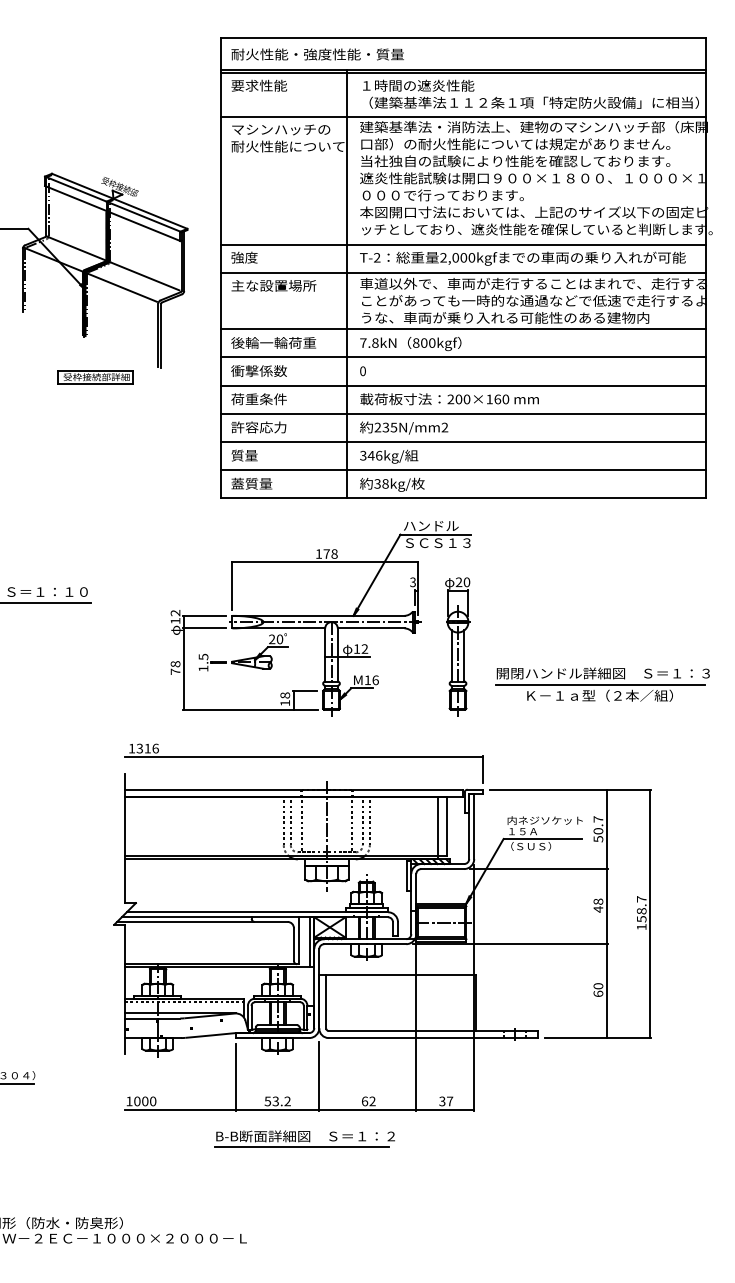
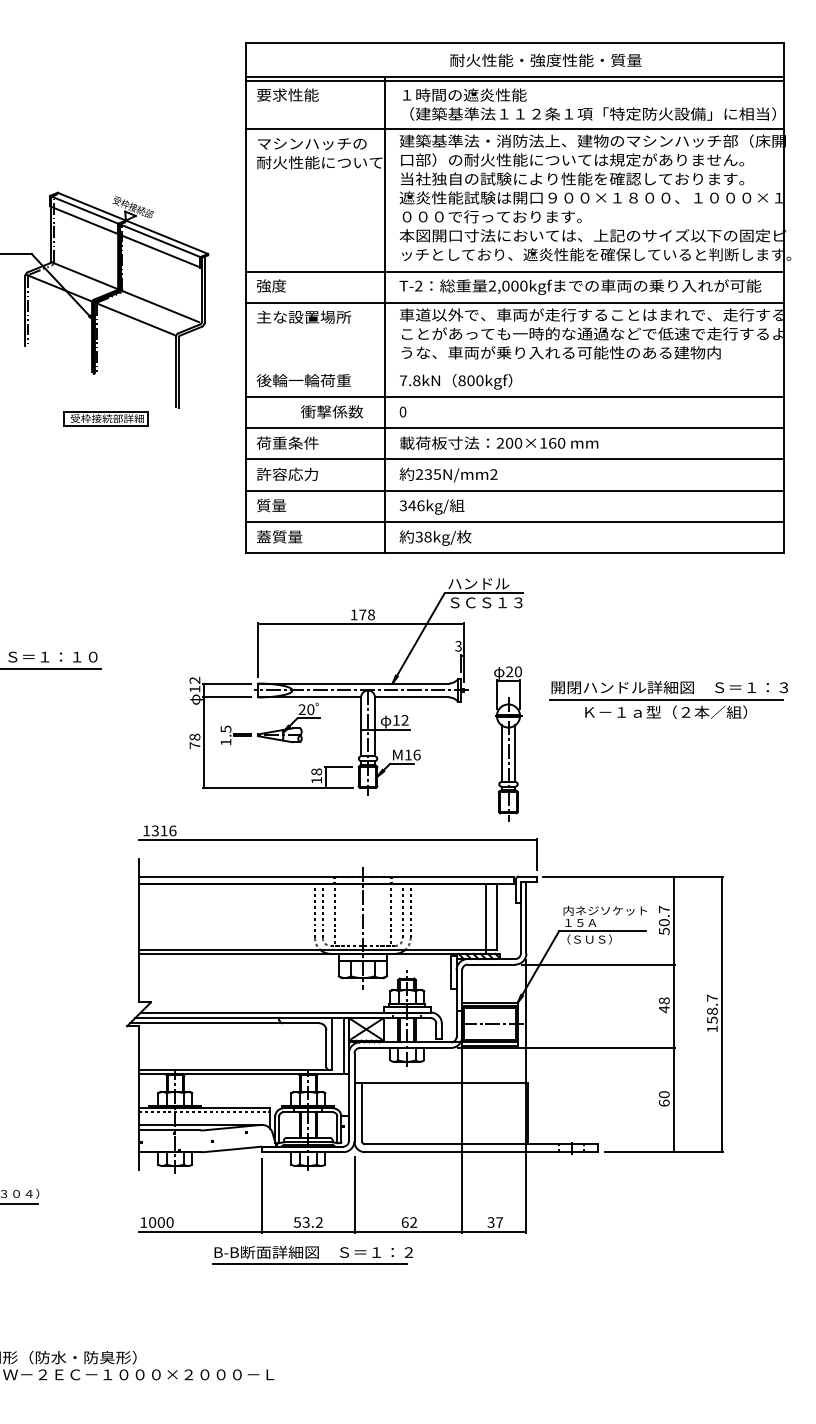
text: (317, 54) -> (545, 60), moved
line: (463, 329) -> (514, 365), removed
text: (258, 370) -> (331, 411), moved
part: (457, 646) -> (507, 743), moved
part: (602, 684) -> (668, 699), moved
part: (304, 1138) -> (312, 1254), moved

